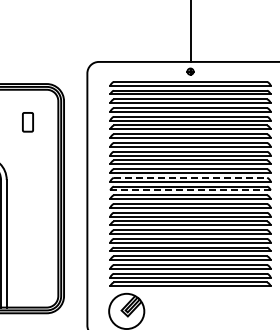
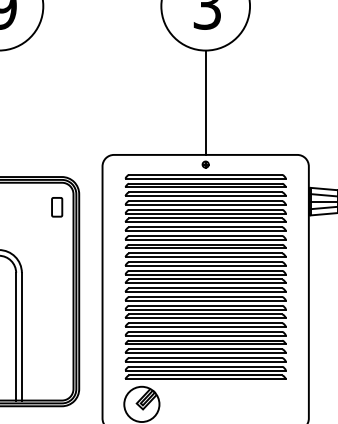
part: (28, 122) -> (57, 207), moved
line: (190, 177) -> (205, 270), dashed -> solid
line: (191, 190) -> (206, 283), dashed -> solid

